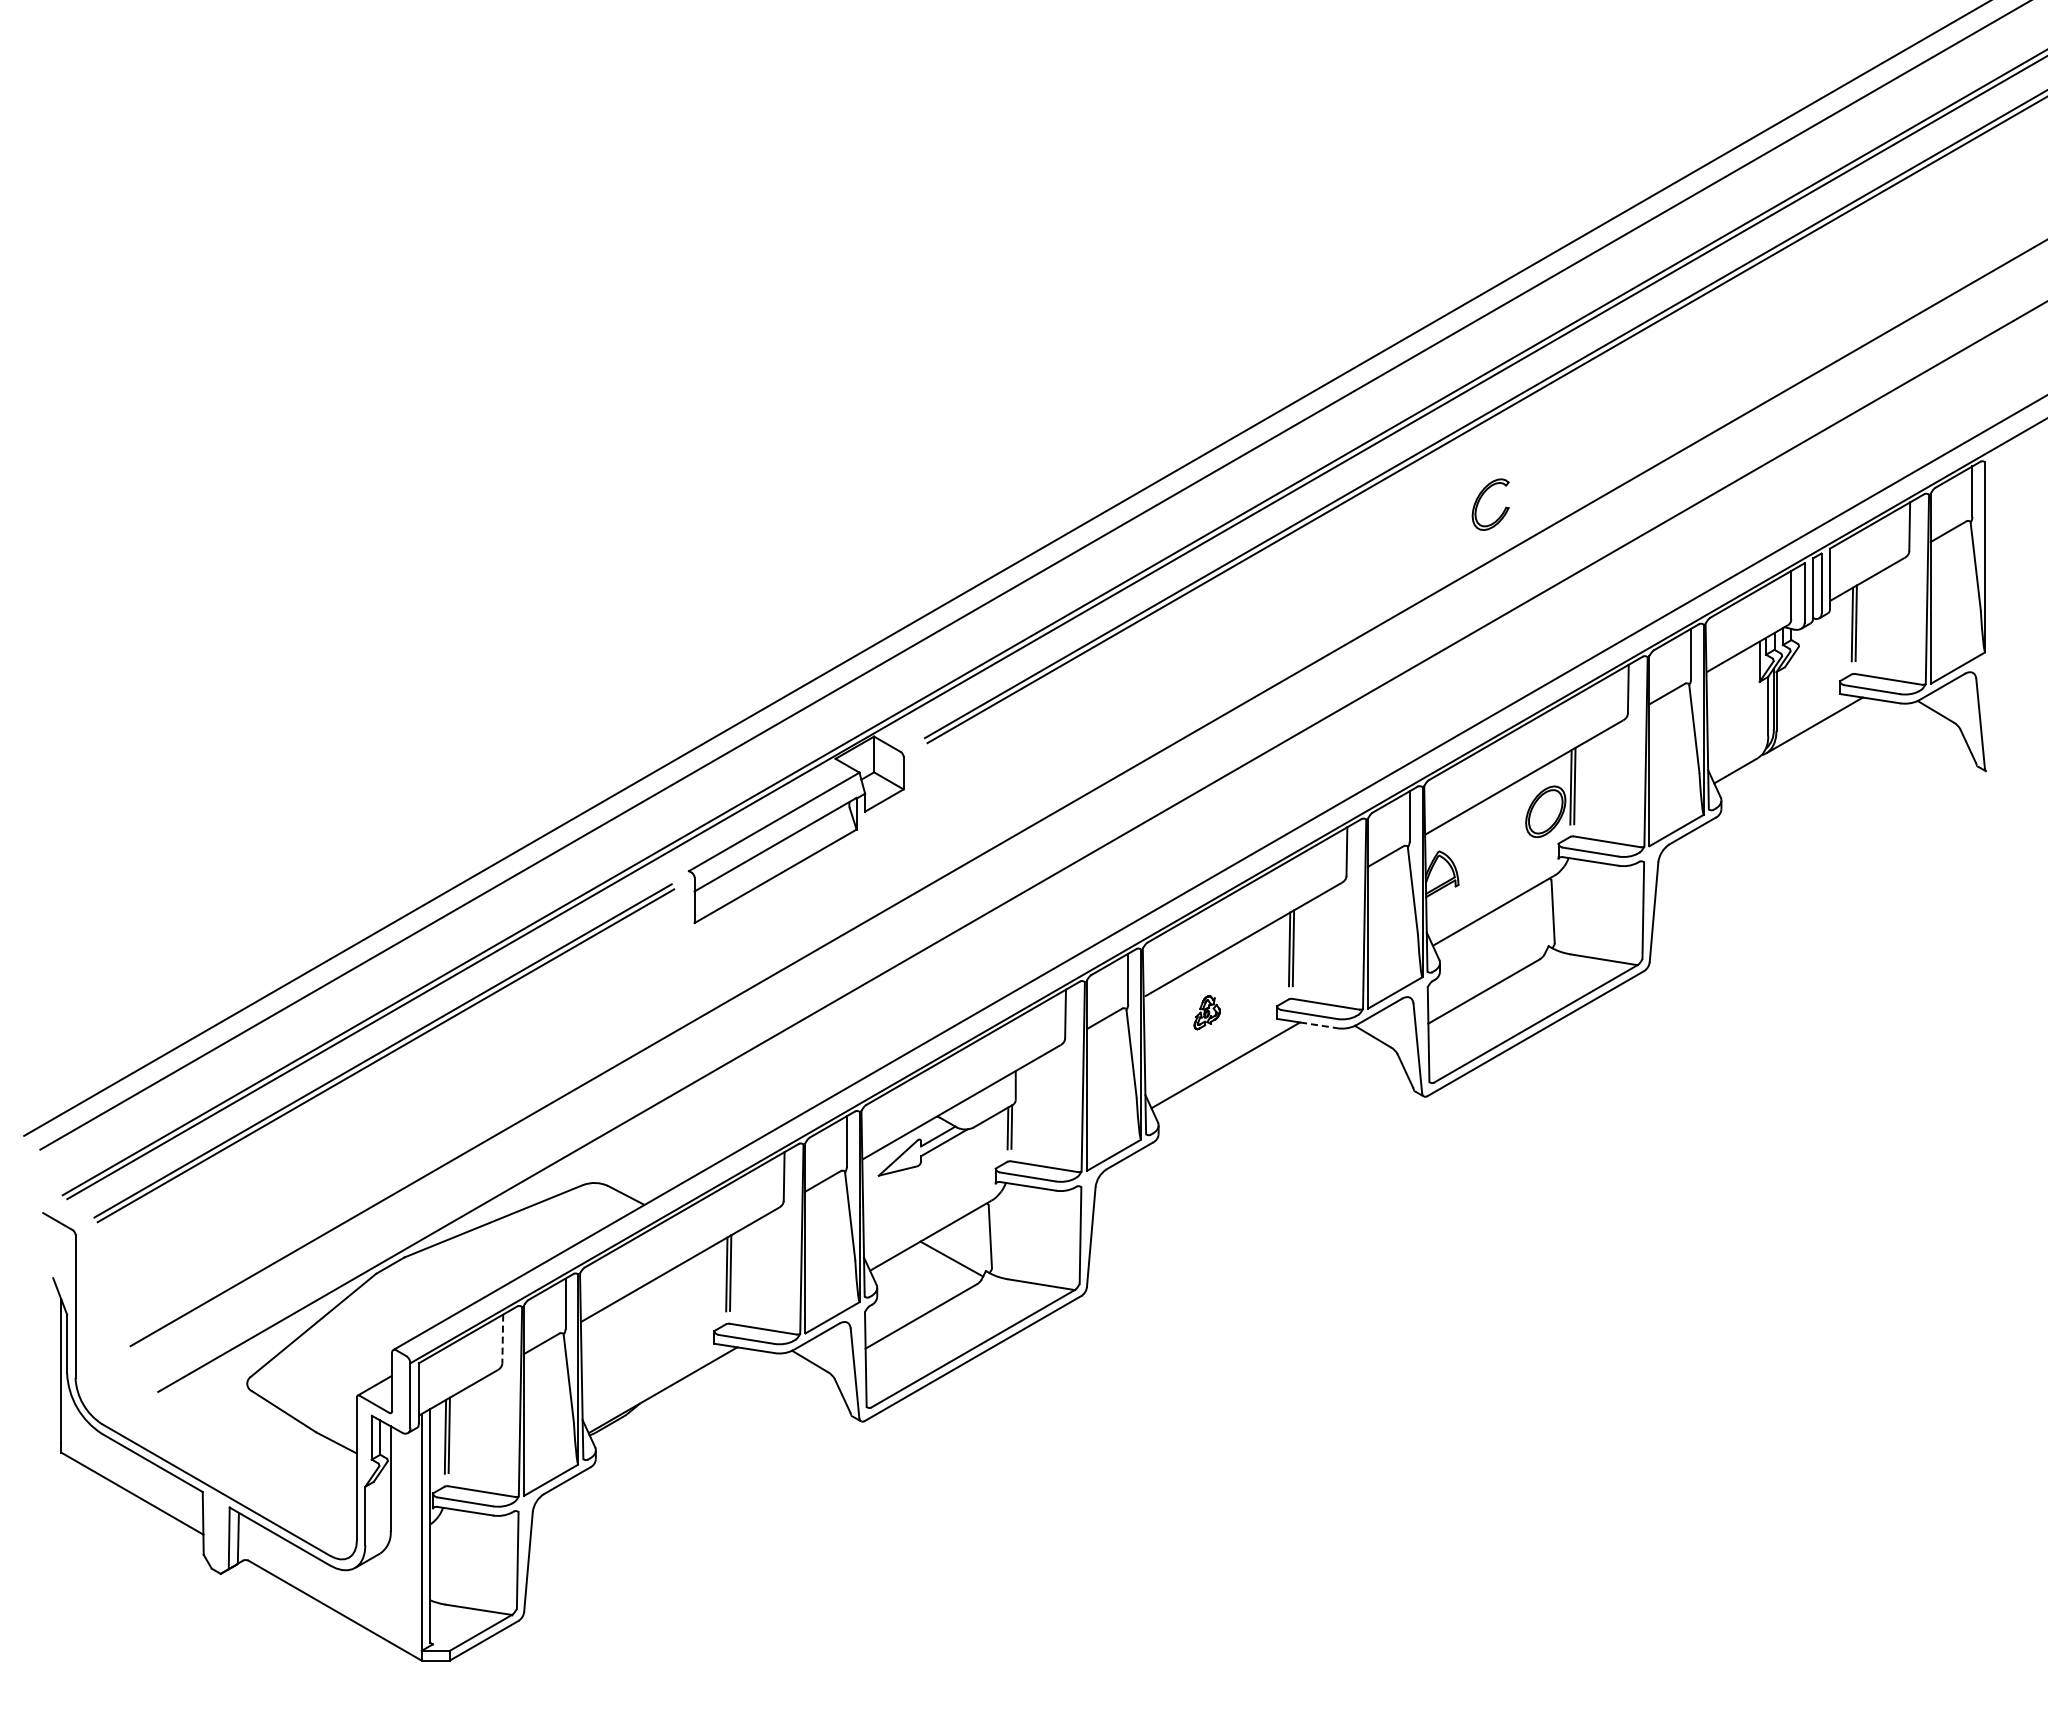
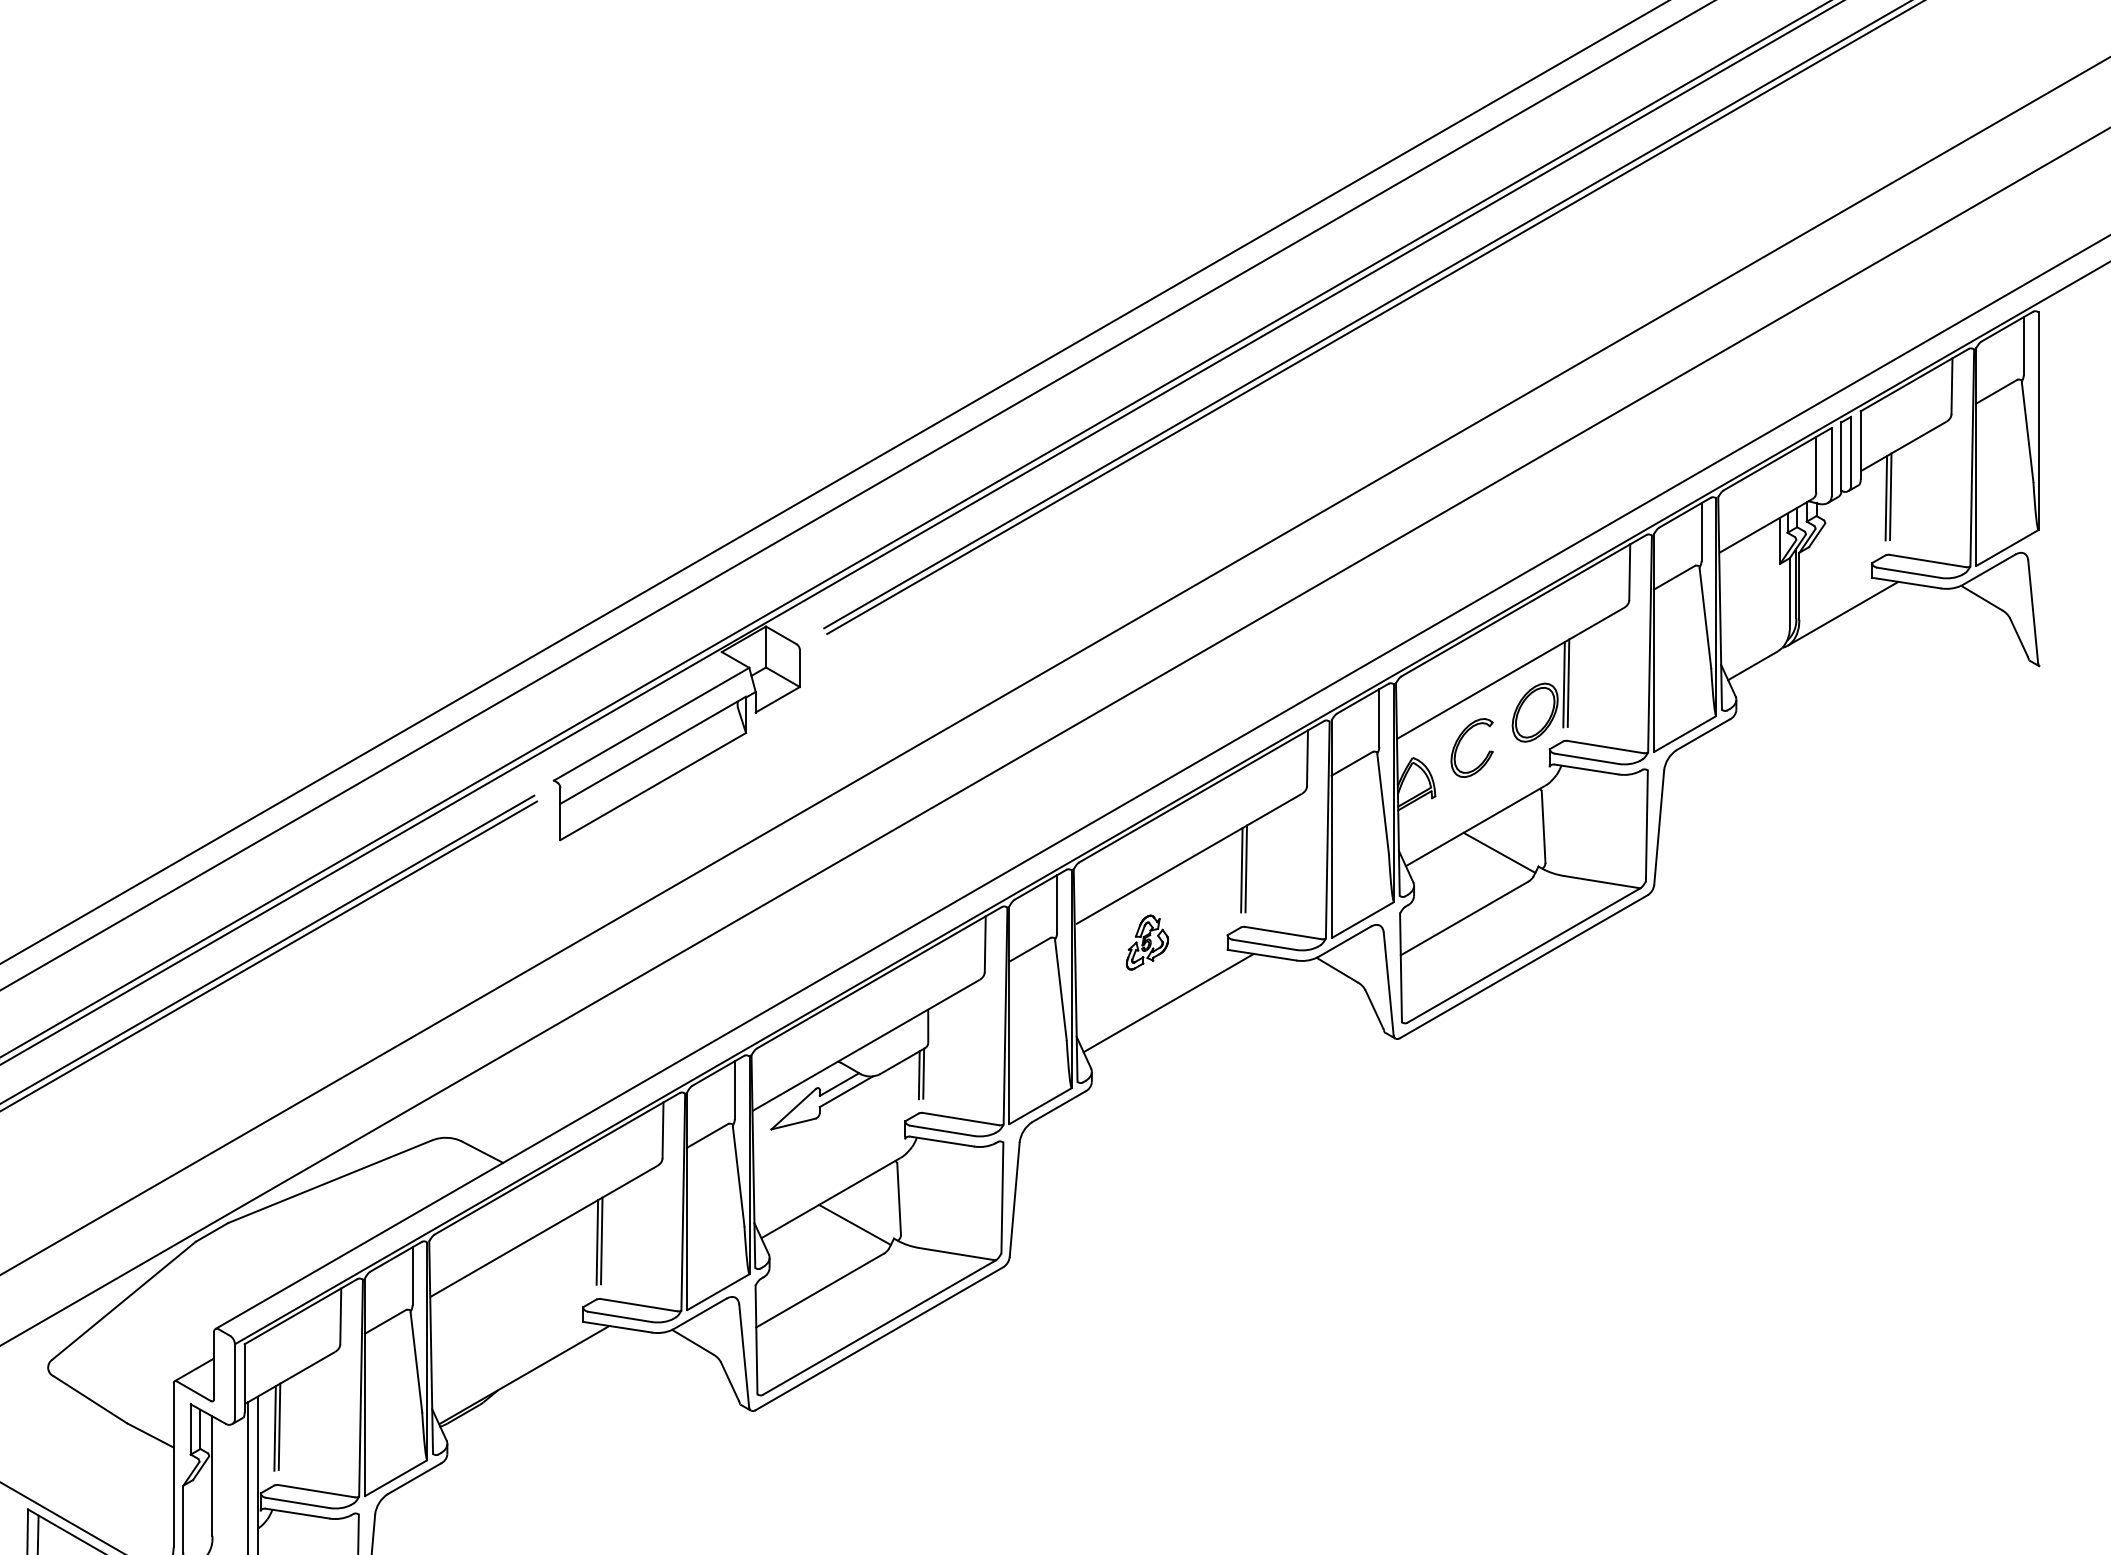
part: (1480, 500) -> (1460, 743), moved
line: (1514, 933) -> (1499, 852), added
part: (1207, 1012) -> (1147, 942), size x1.43
line: (1318, 1025) -> (1274, 957), dashed -> solid
line: (502, 1339) -> (340, 1316), dashed -> solid

